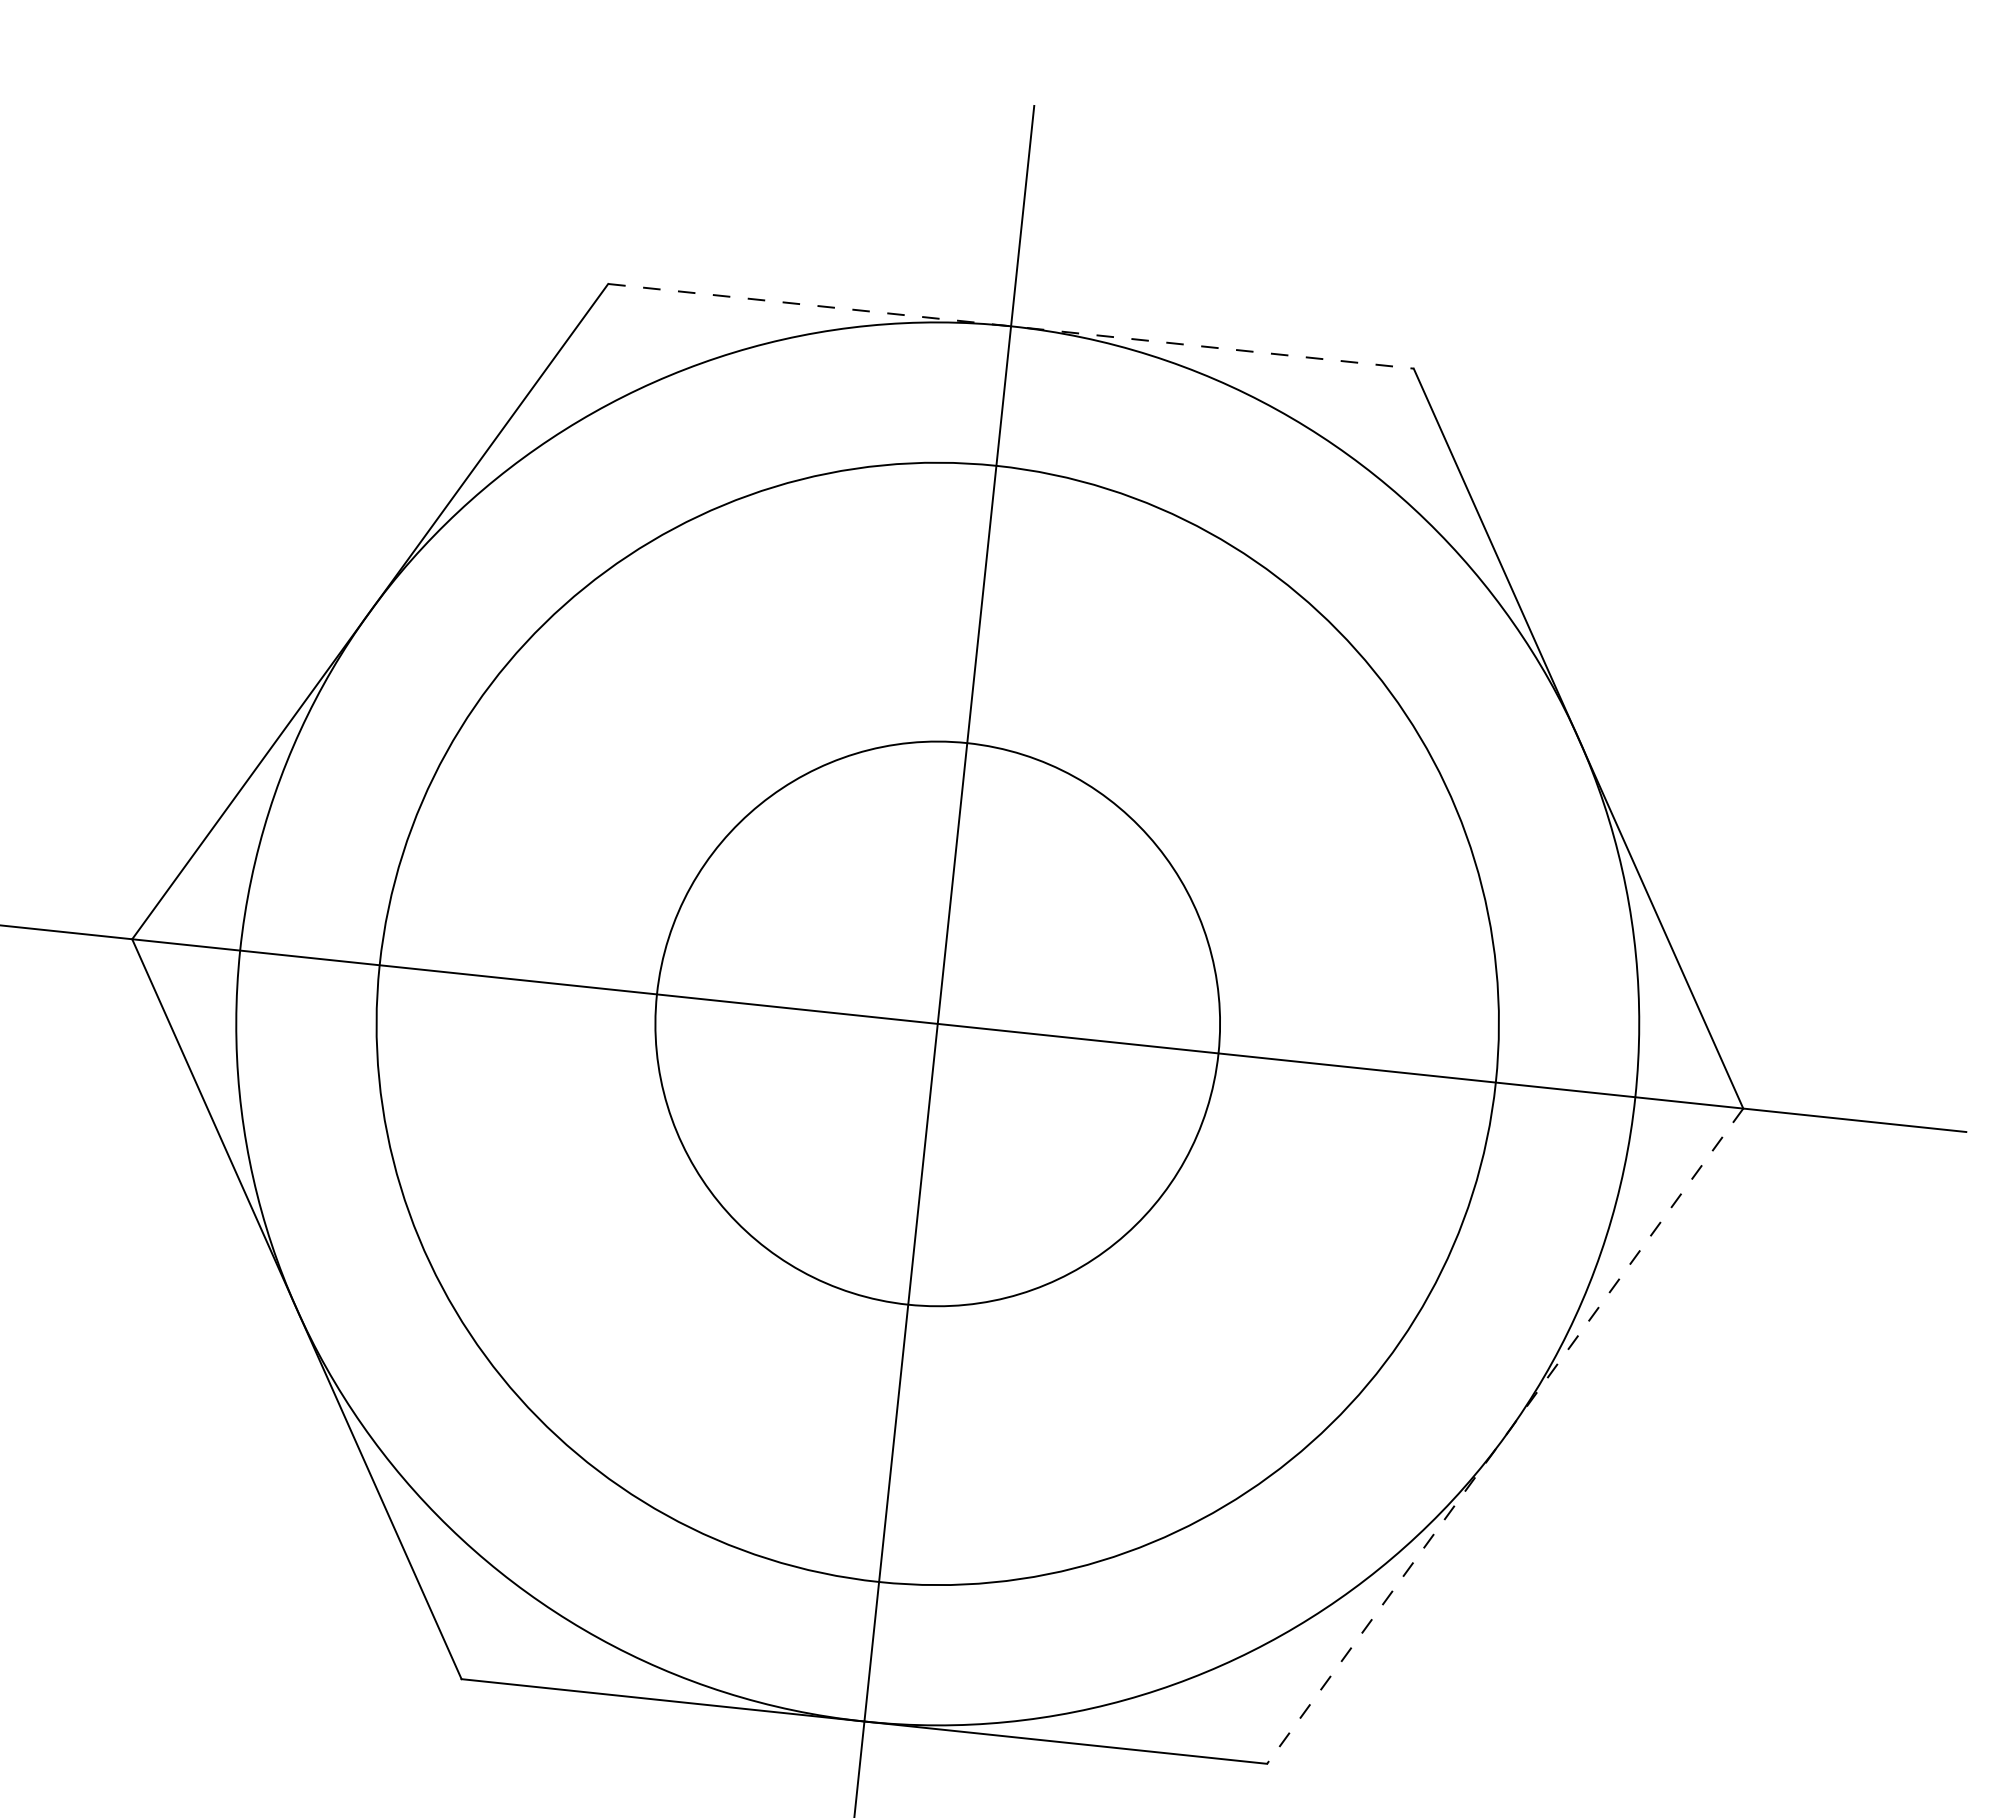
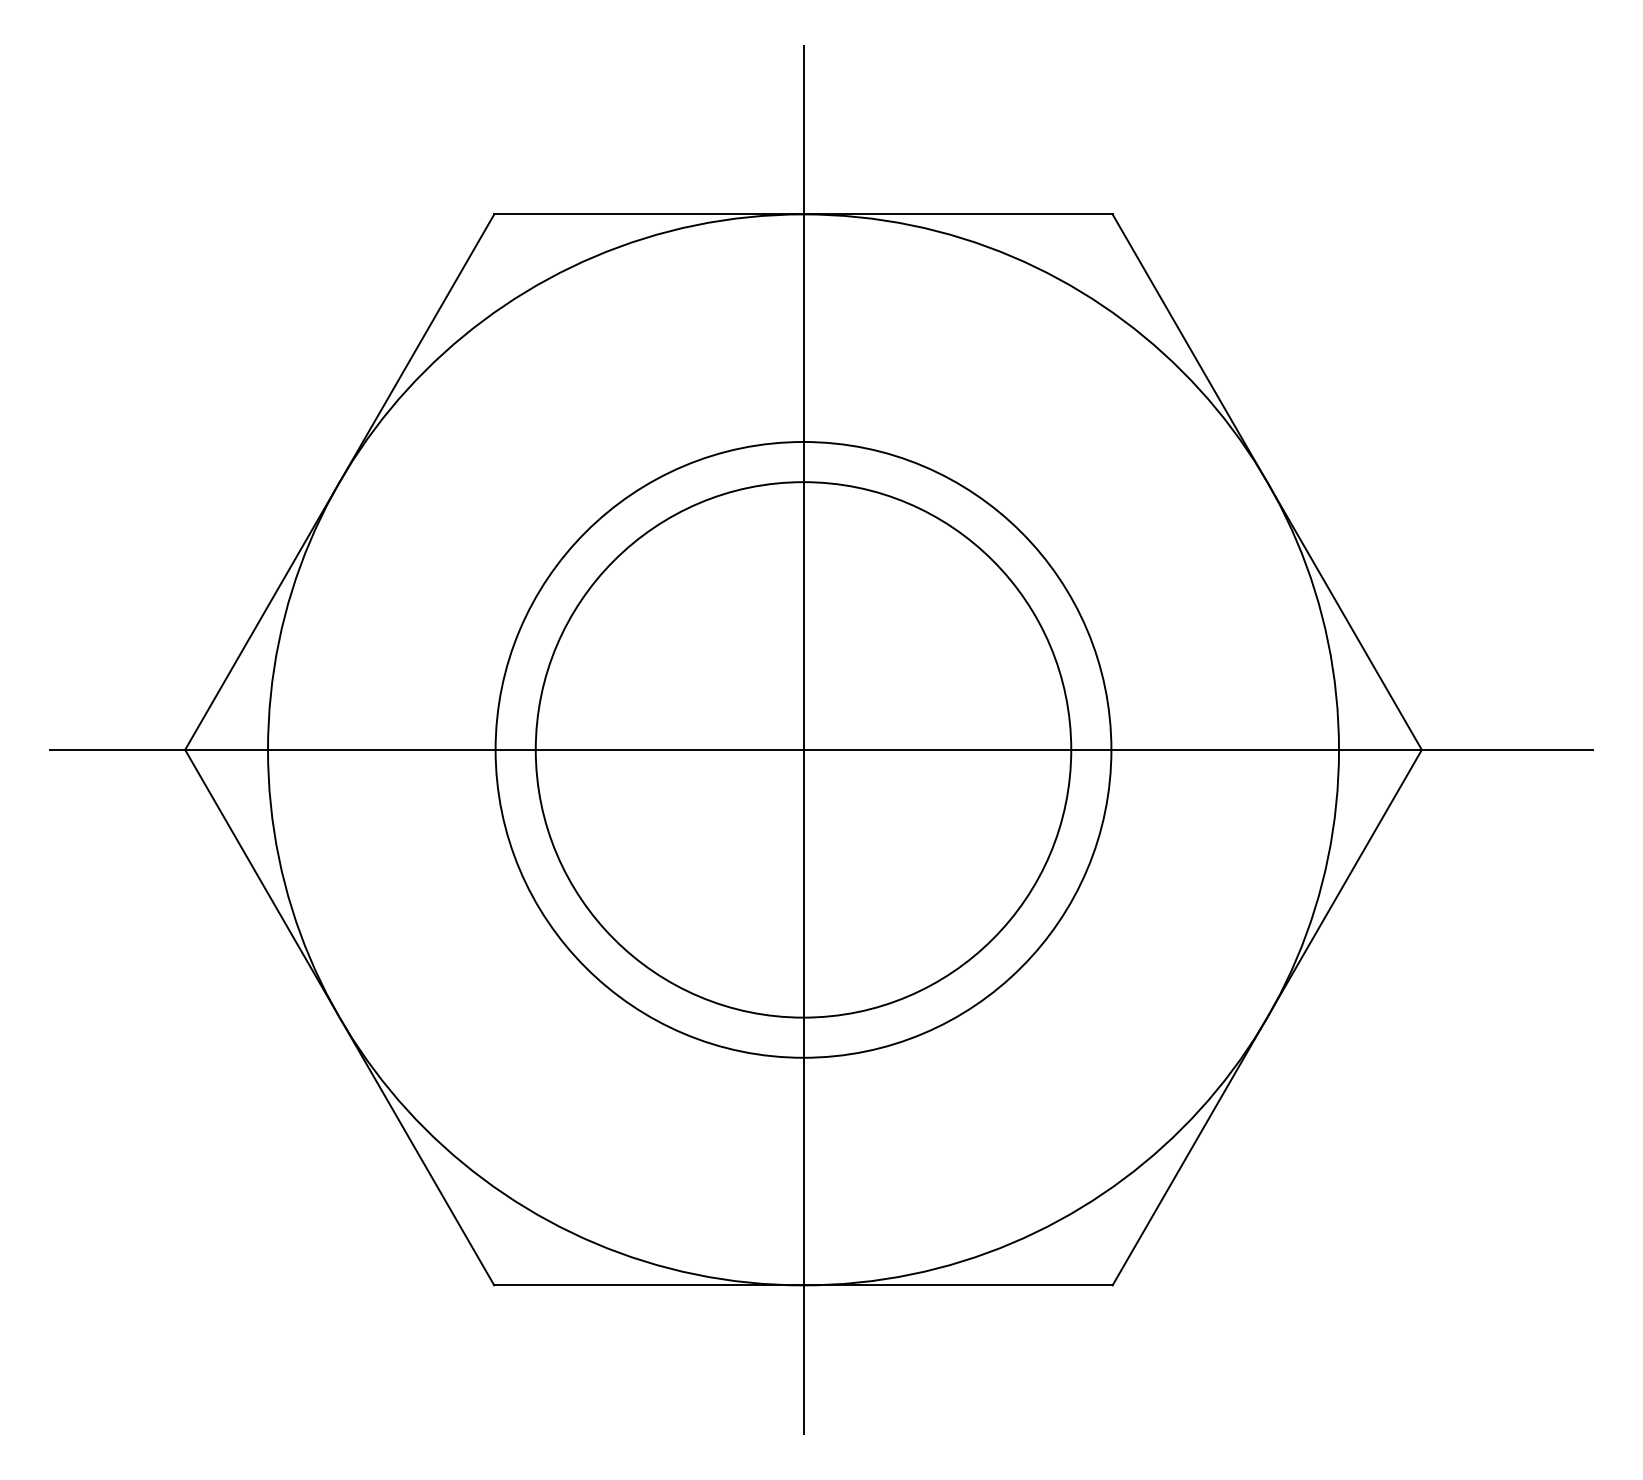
line: (1011, 326) -> (803, 214), dashed -> solid
circle: (937, 1023) -> (803, 749), size x0.62
circle: (937, 1023) -> (803, 749), size x1.43
line: (1504, 1437) -> (1266, 1018), dashed -> solid

